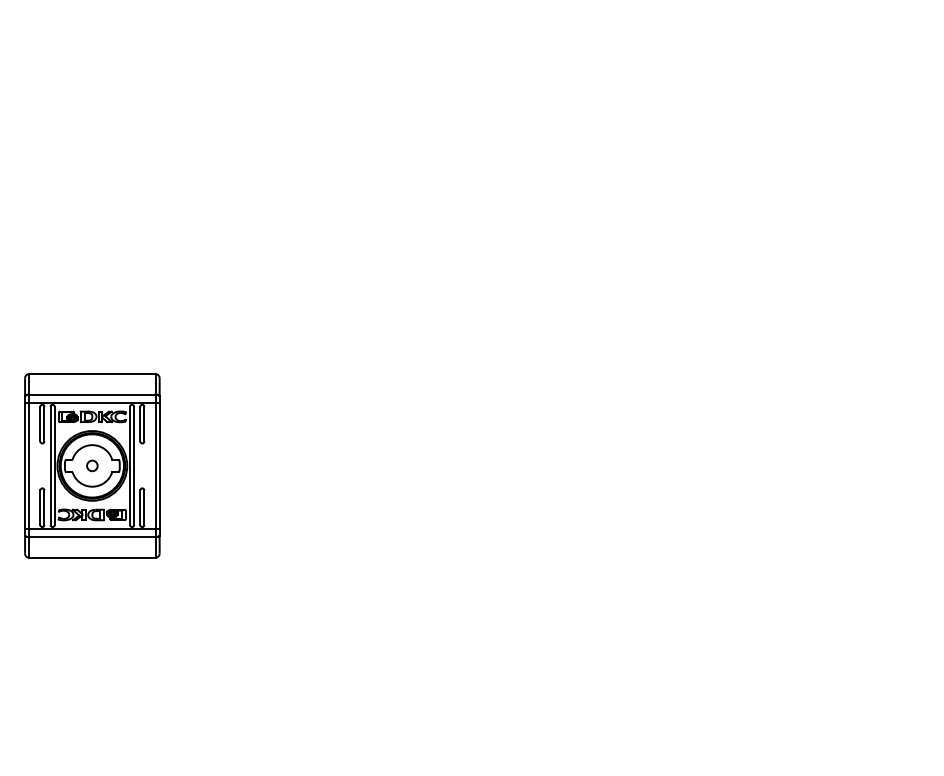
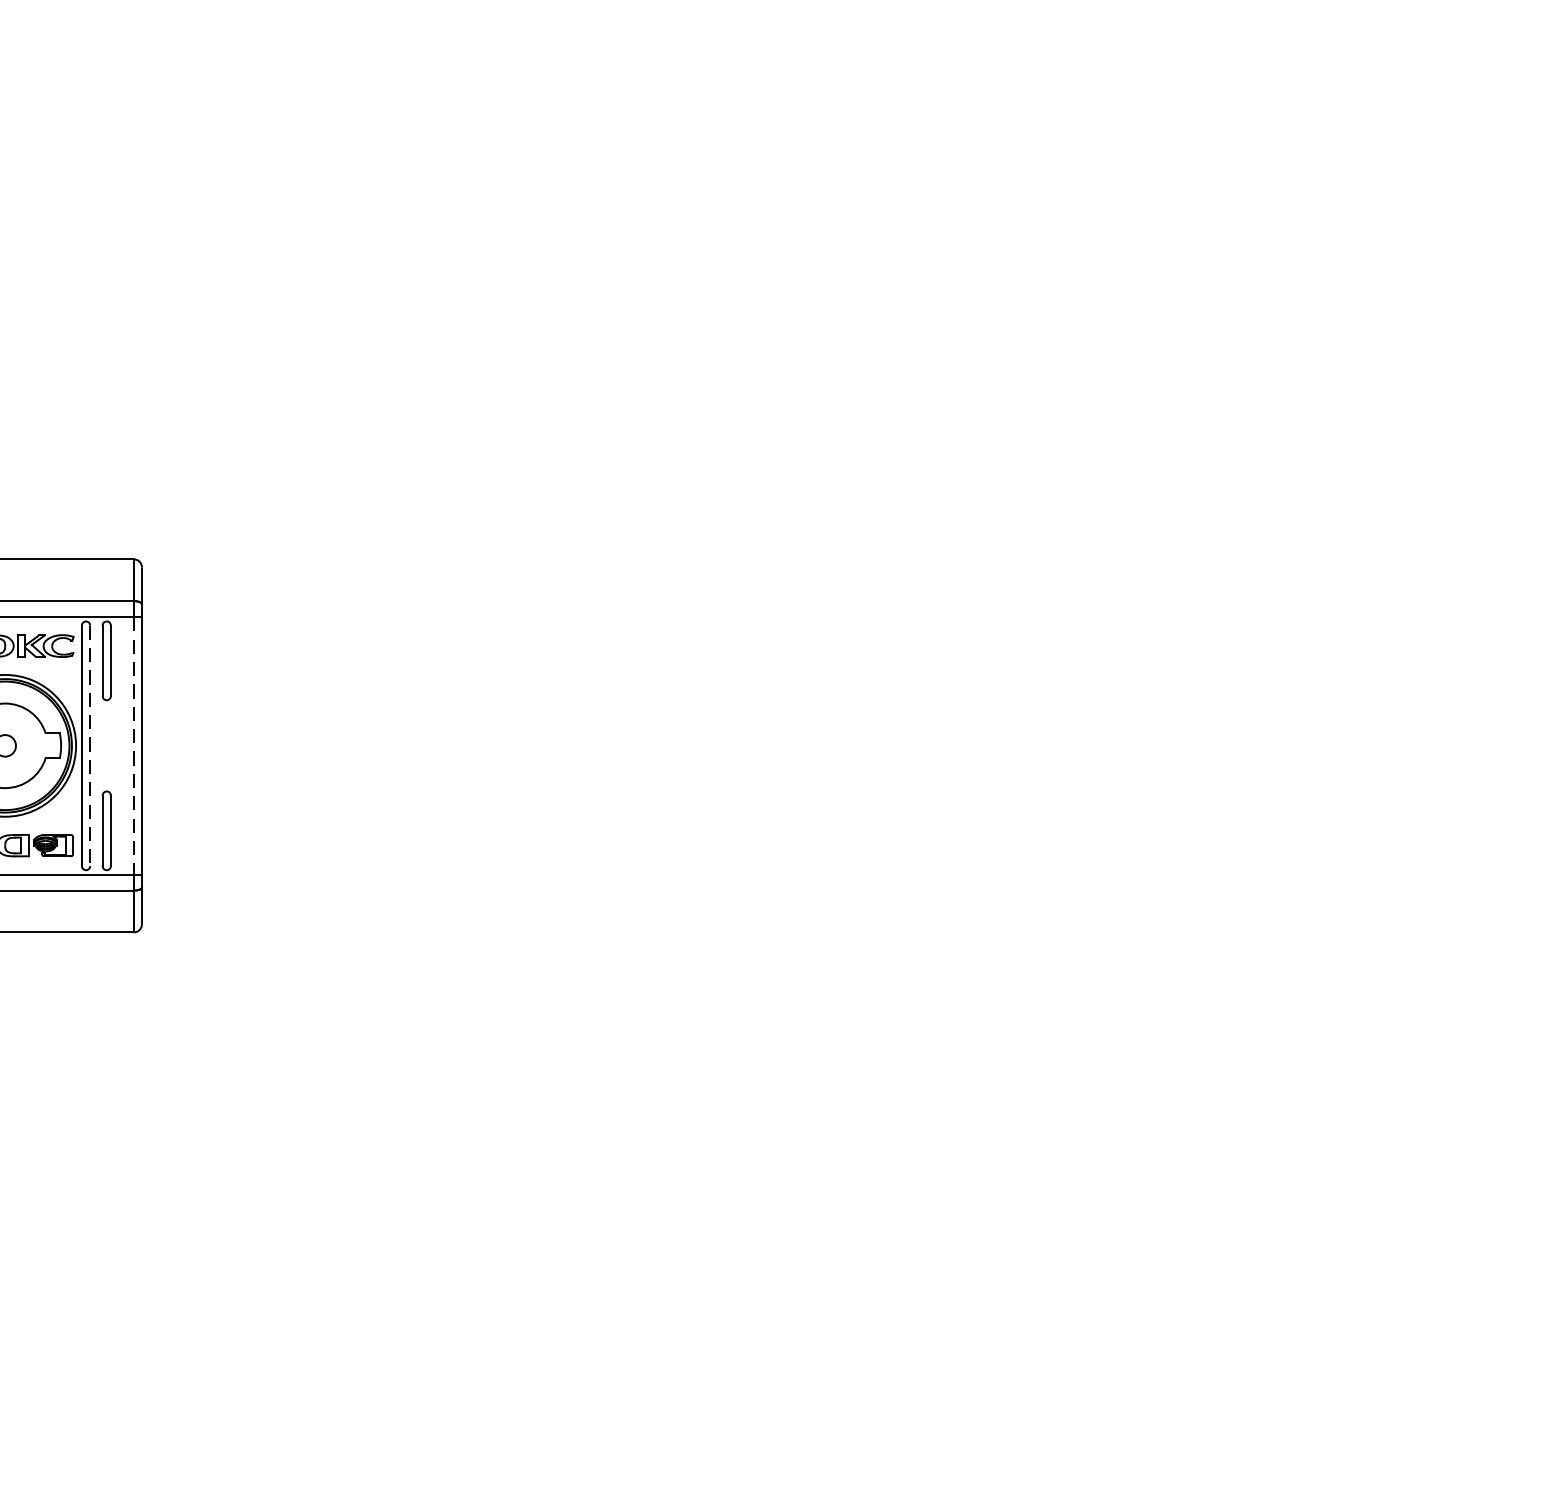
line: (134, 466) -> (90, 747), solid -> dashed
line: (155, 466) -> (133, 747), solid -> dashed

